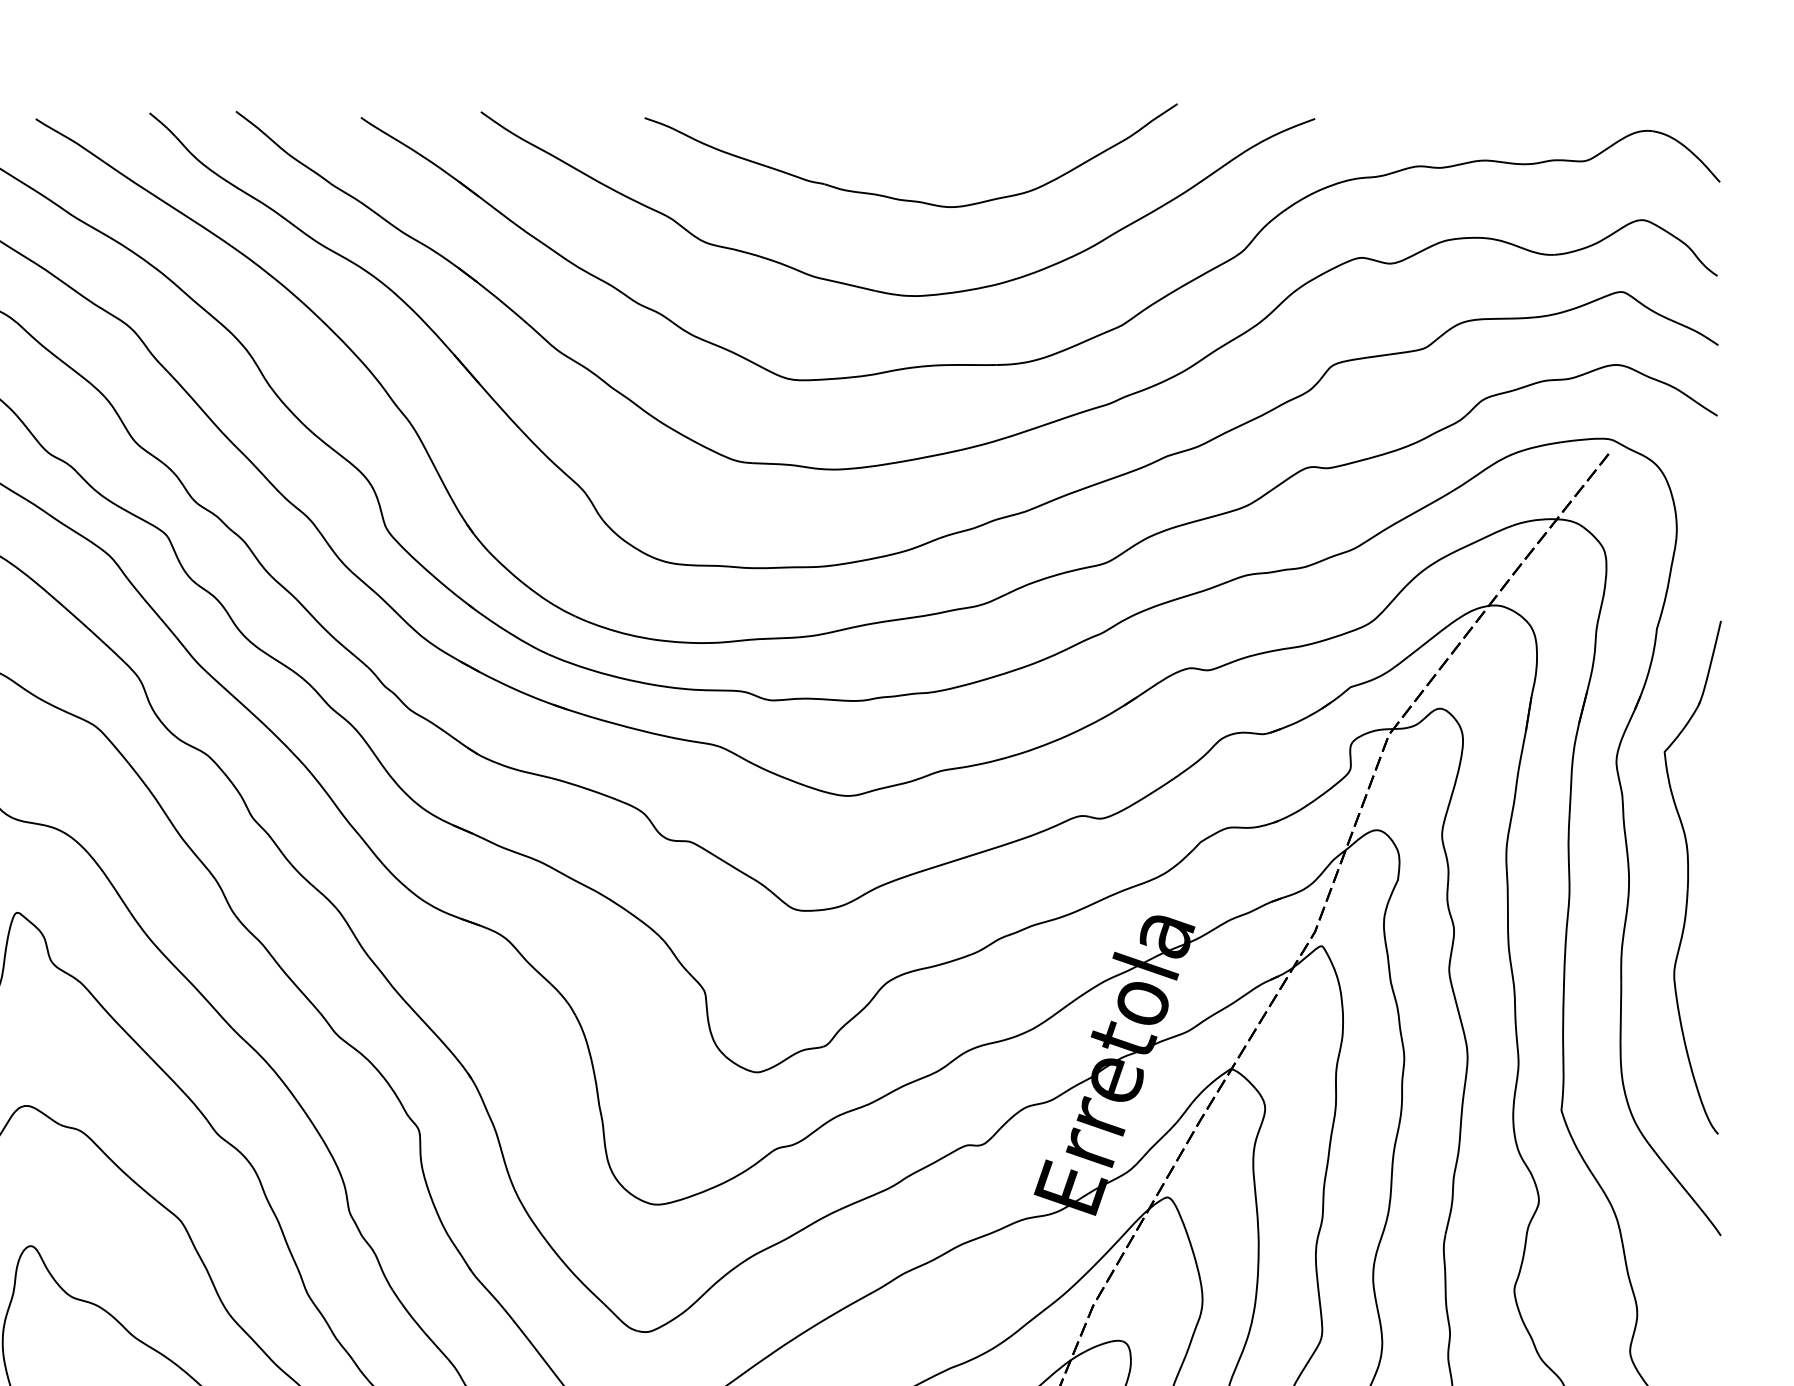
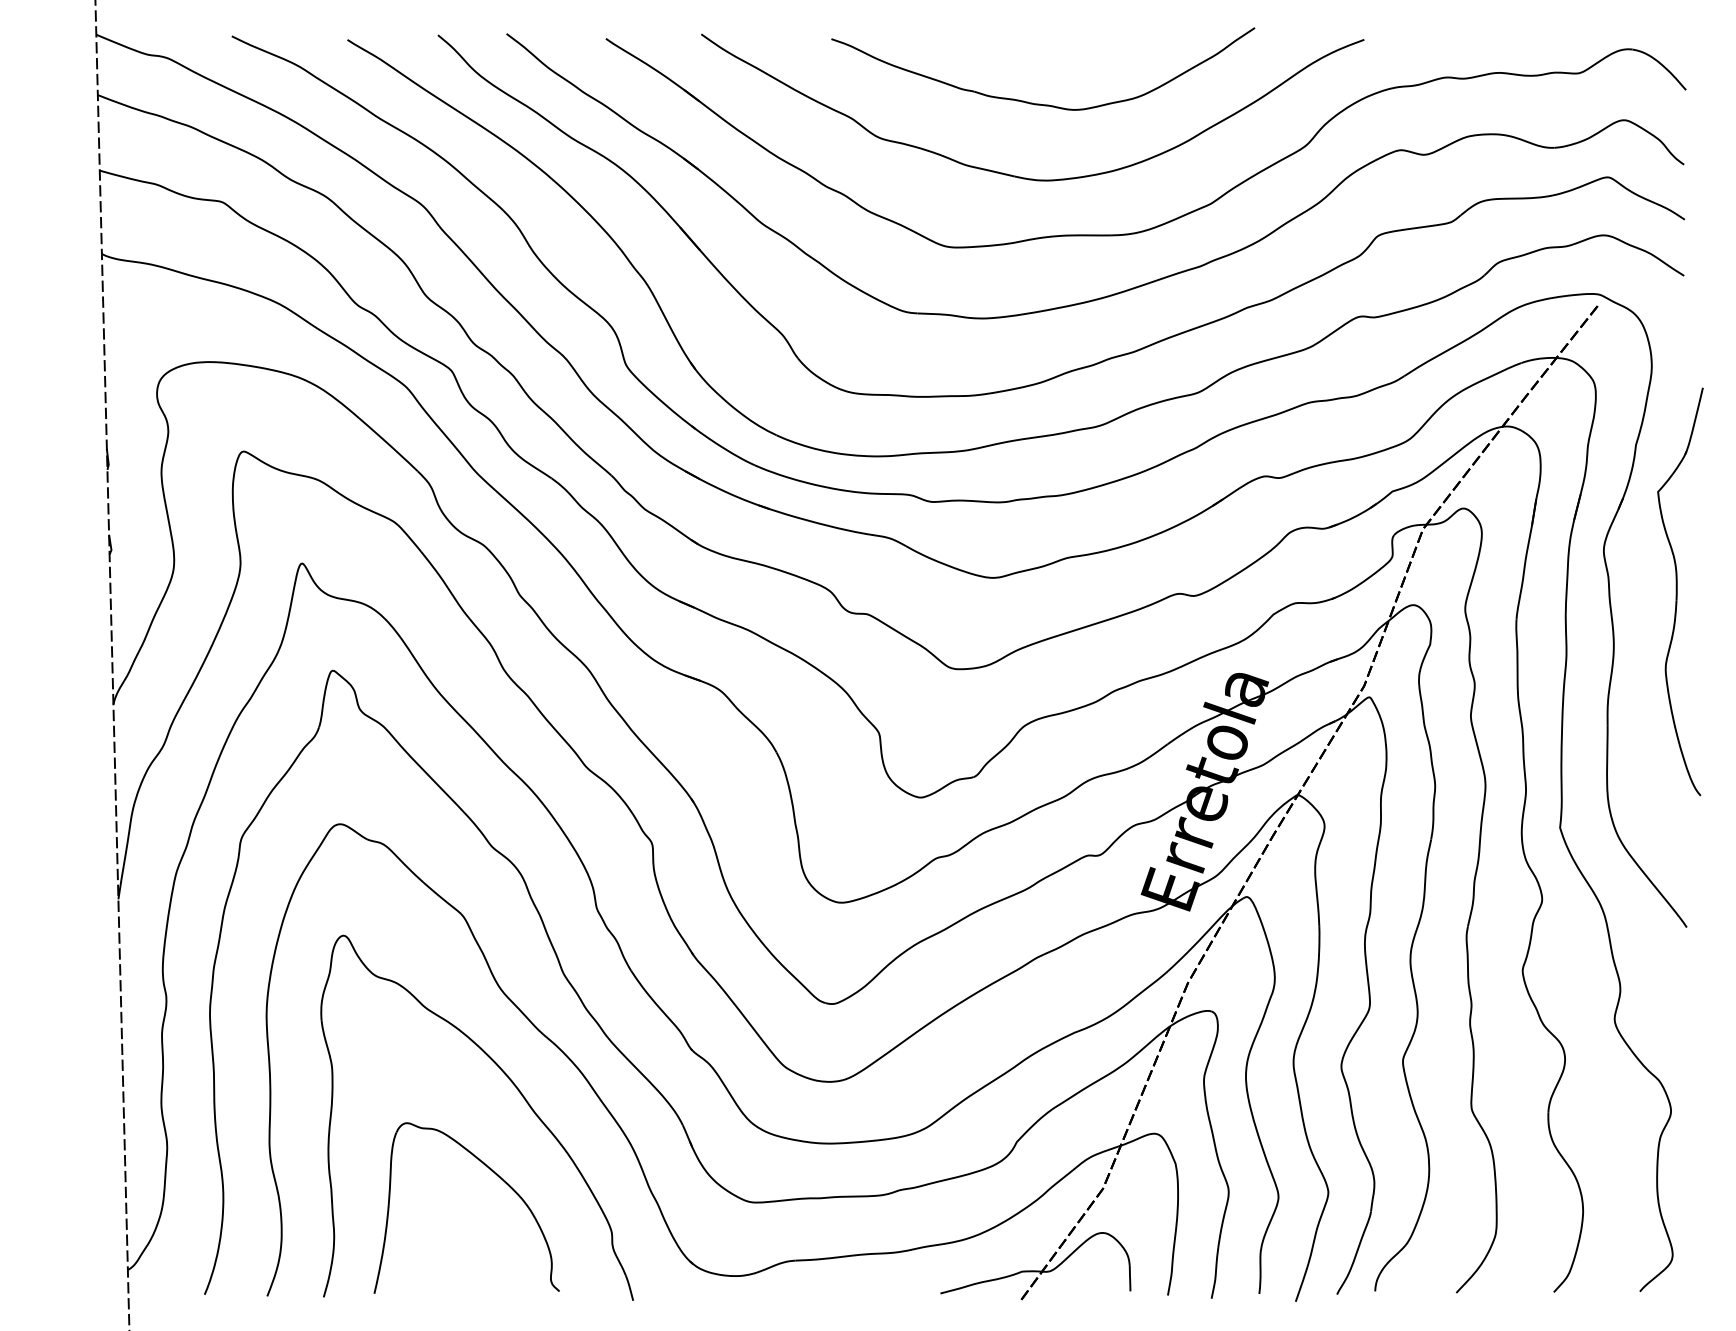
part: (1692, 877) -> (1680, 591), moved

